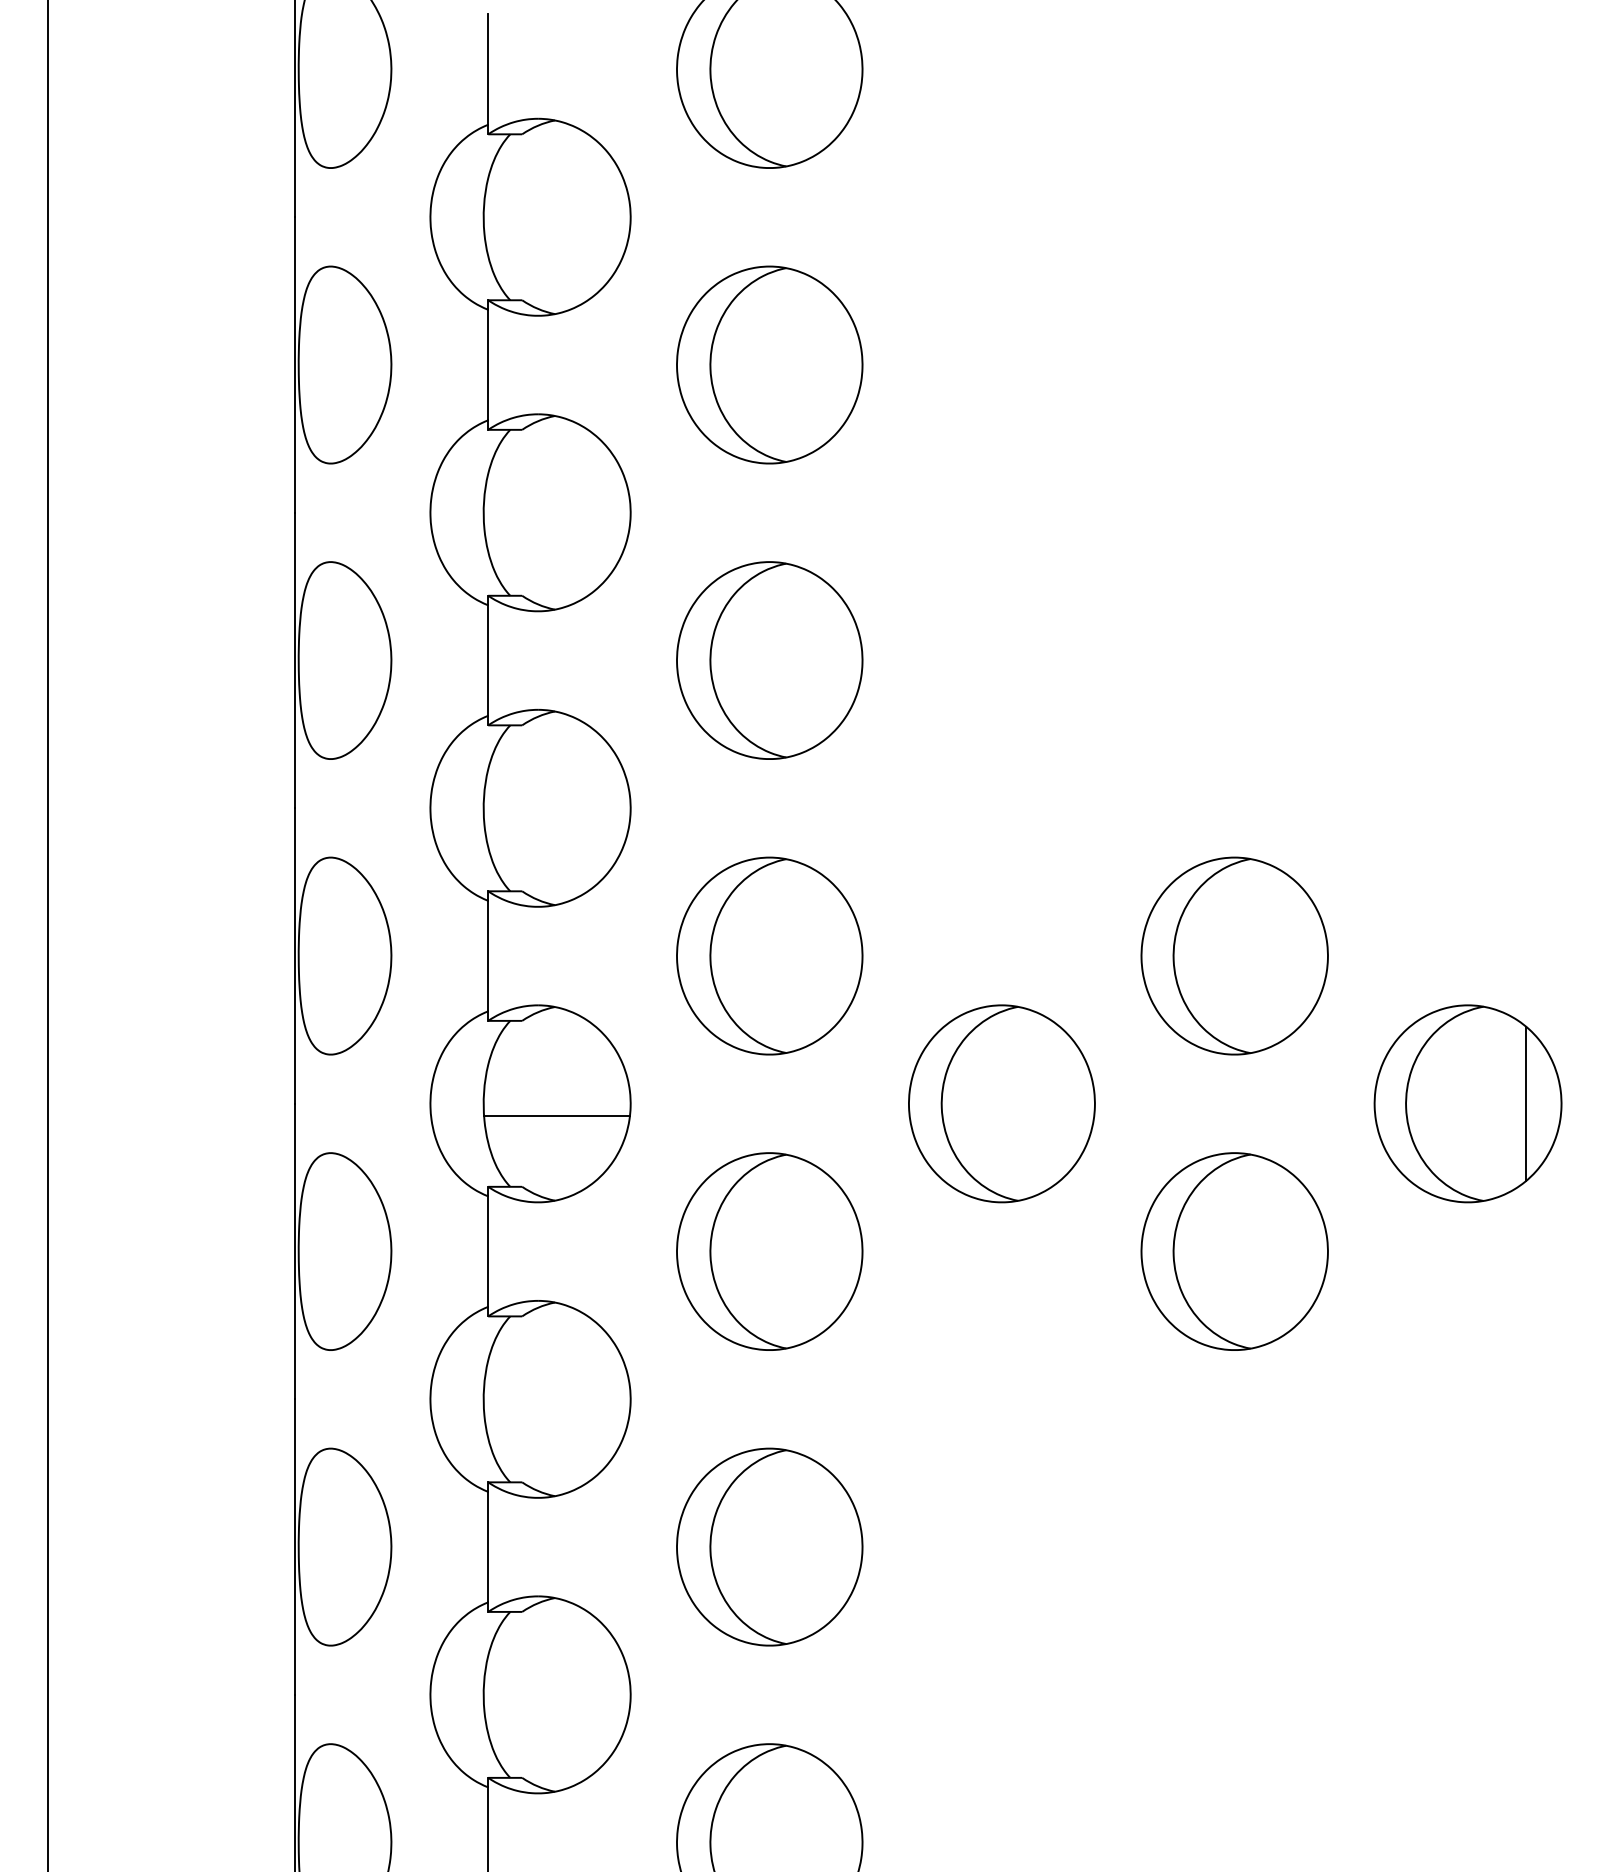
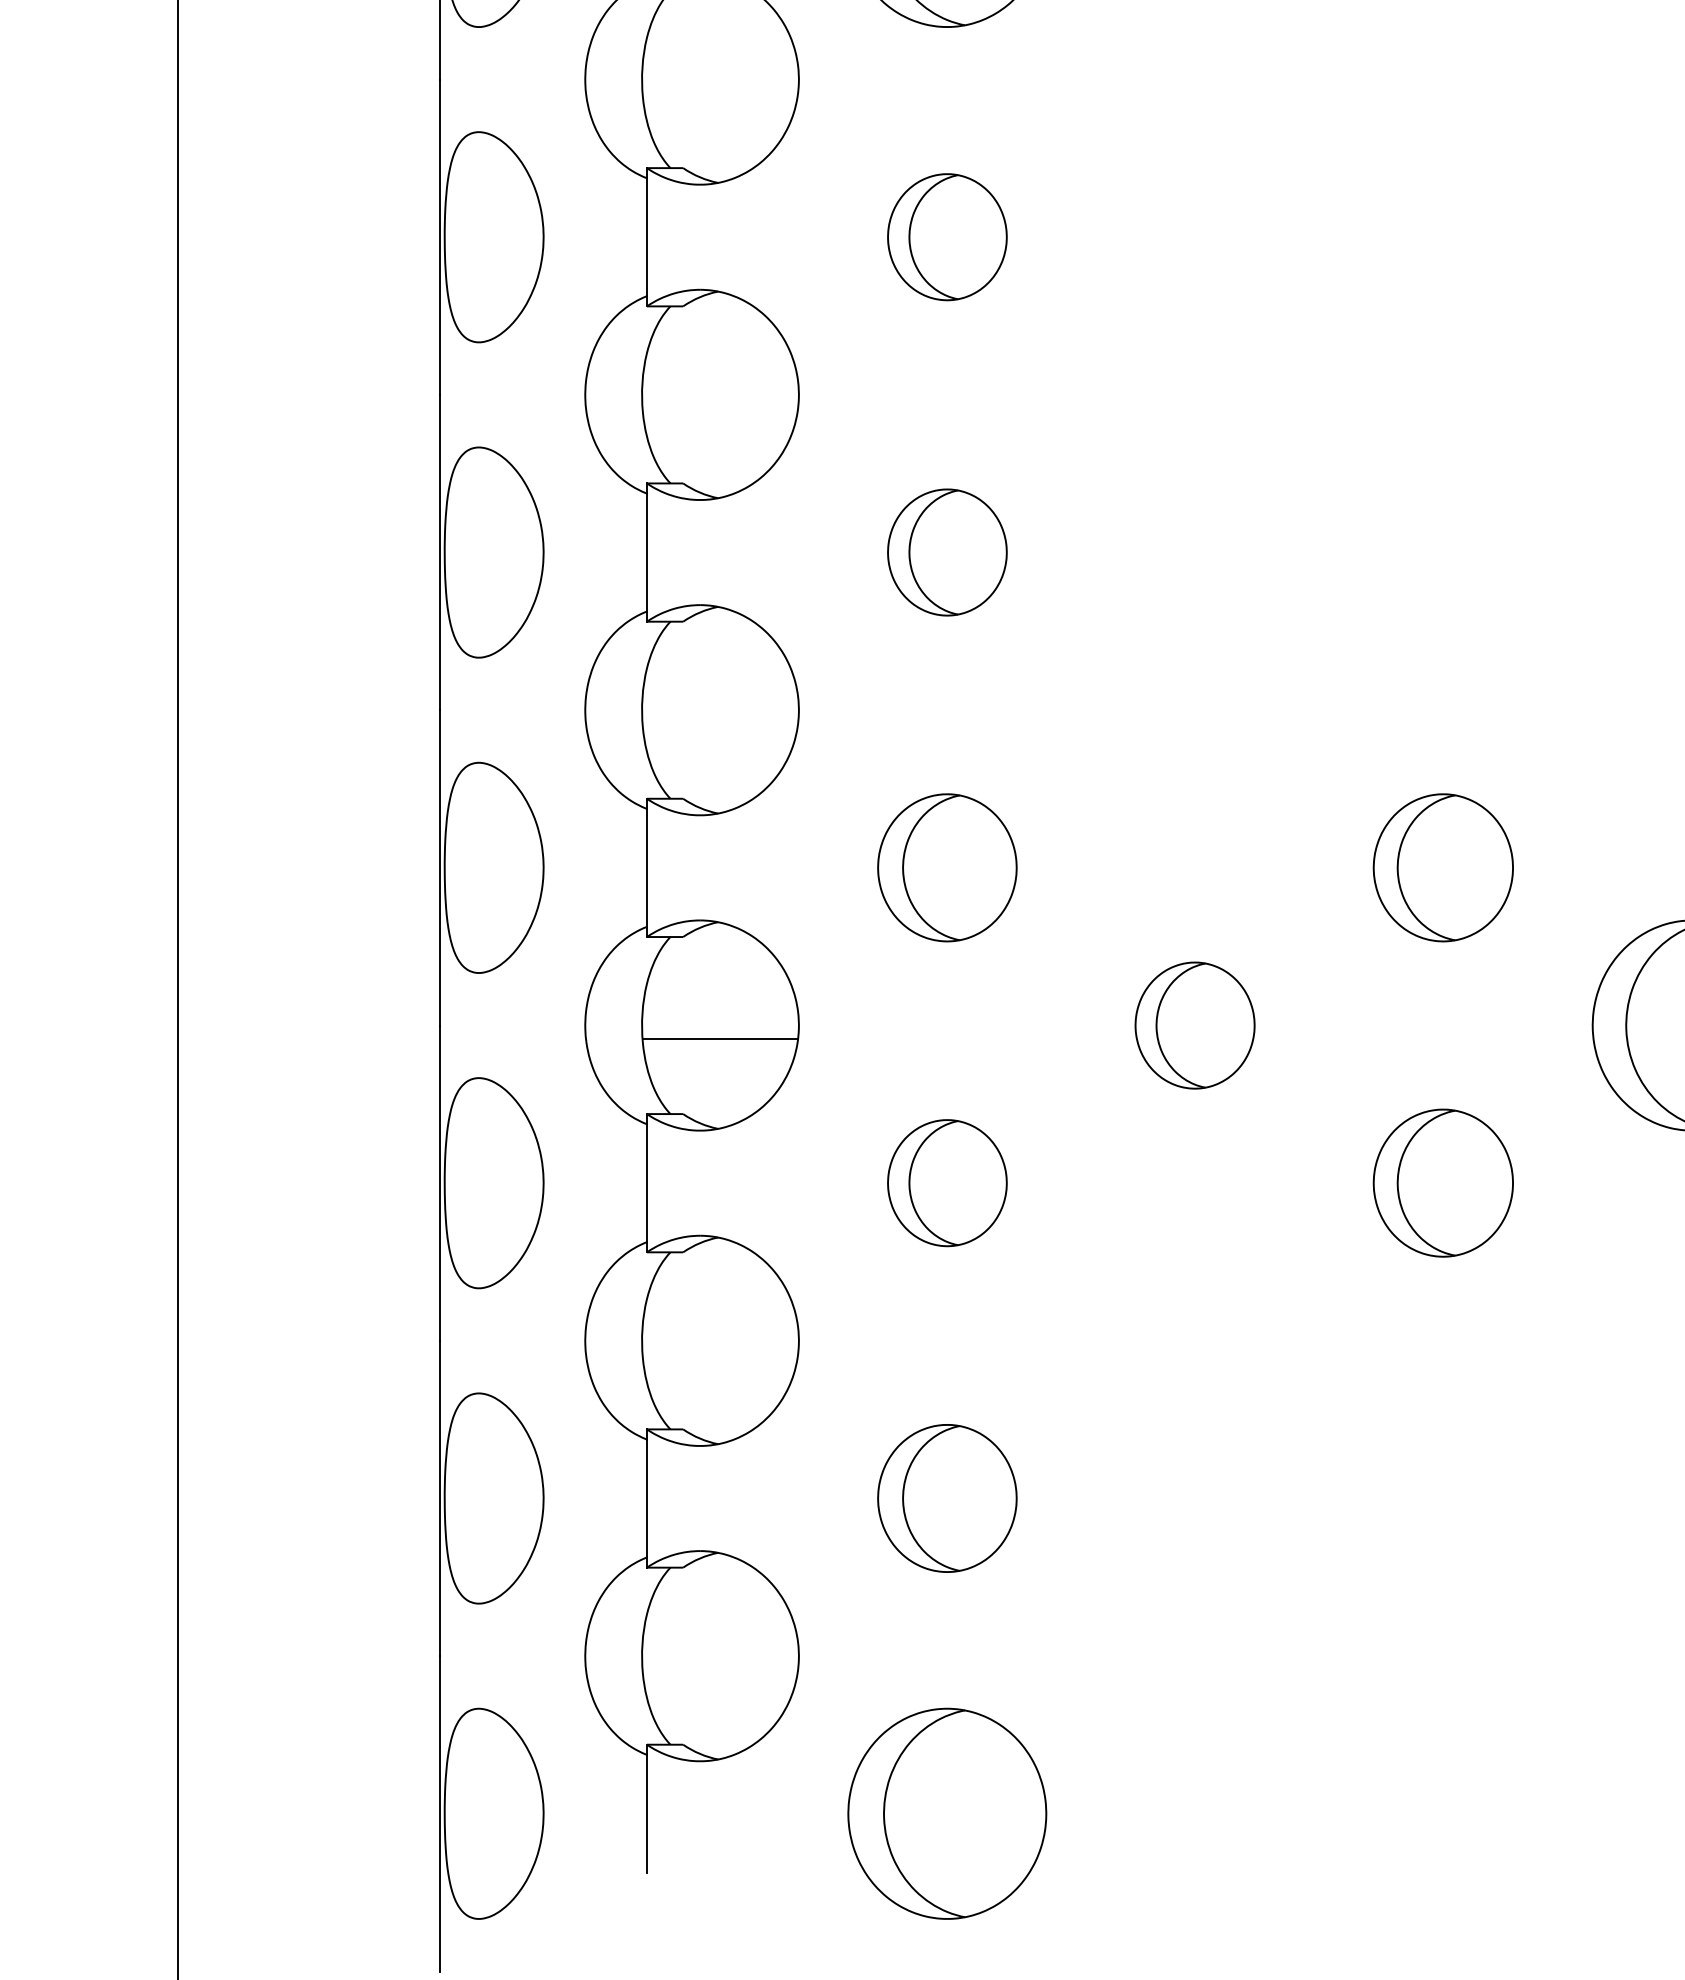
part: (769, 364) -> (947, 236), size x0.6
part: (769, 660) -> (947, 552), size x0.6
part: (769, 955) -> (947, 867), size x0.7
part: (1234, 955) -> (1443, 867), size x0.7
part: (1001, 1103) -> (1194, 1025), size x0.6
part: (769, 1251) -> (947, 1183), size x0.6
part: (1234, 1251) -> (1443, 1183), size x0.7
part: (769, 1546) -> (947, 1497), size x0.7

